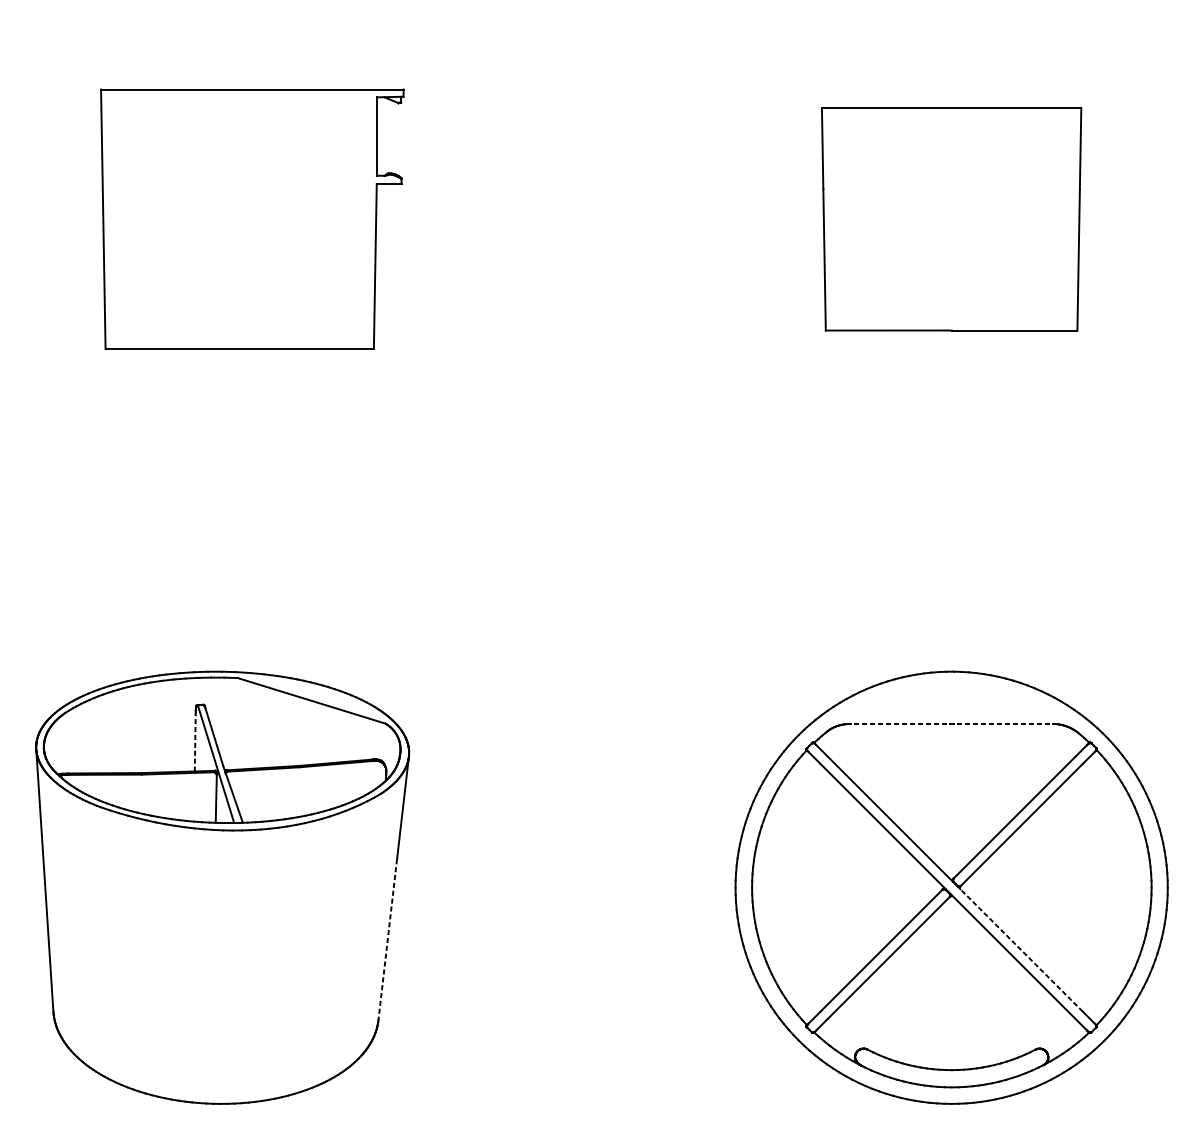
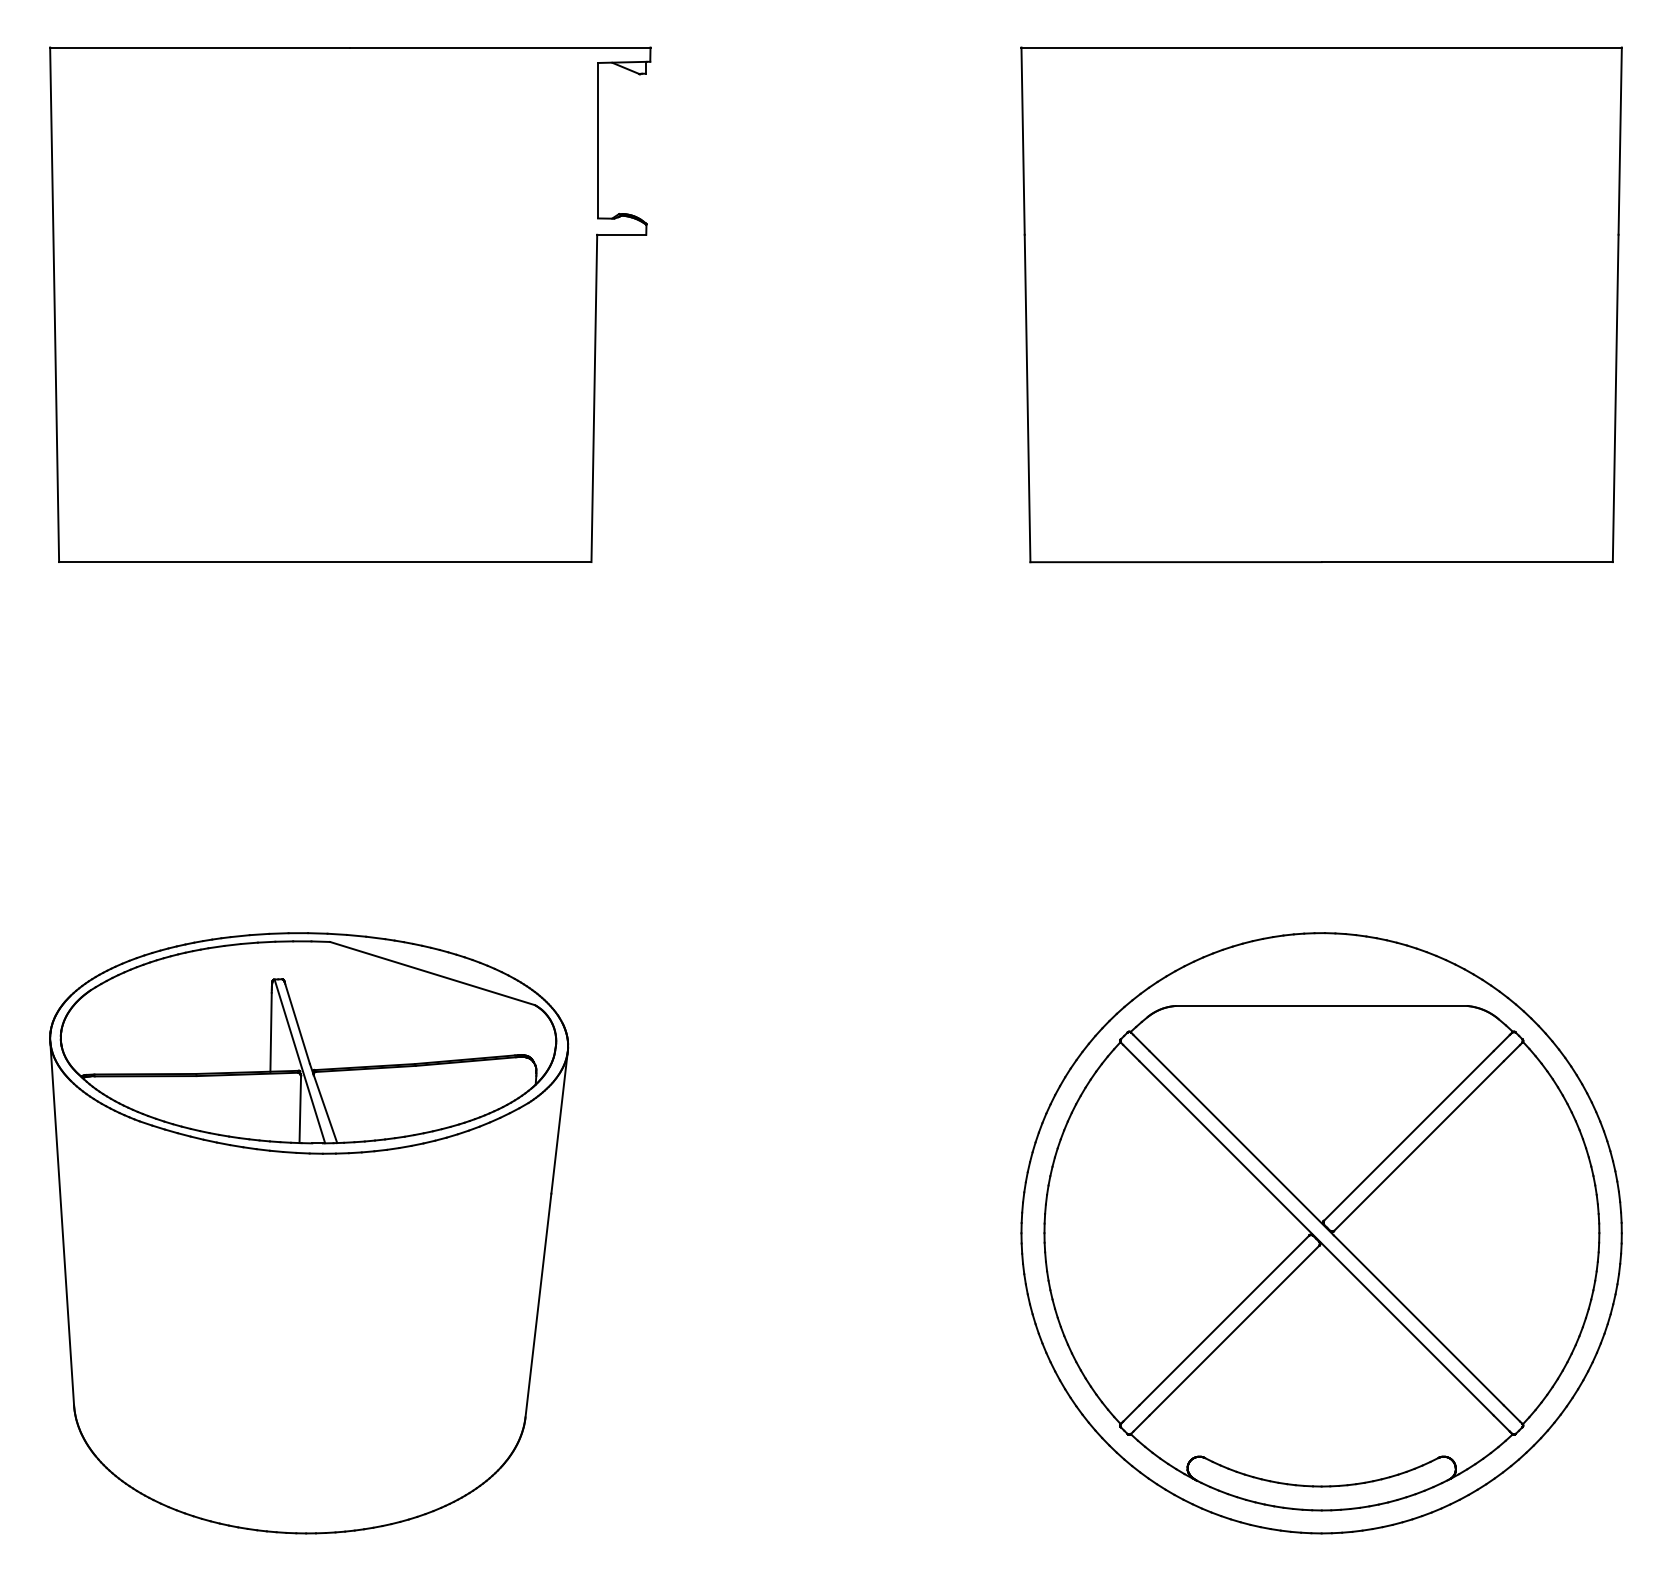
part: (252, 219) -> (350, 304), size x1.43
part: (951, 219) -> (1321, 304), size x1.67
line: (952, 724) -> (1322, 1006), dashed -> solid
line: (195, 743) -> (271, 1032), dashed -> solid
line: (387, 939) -> (538, 1305), dashed -> solid
line: (1021, 949) -> (1418, 1319), dashed -> solid

